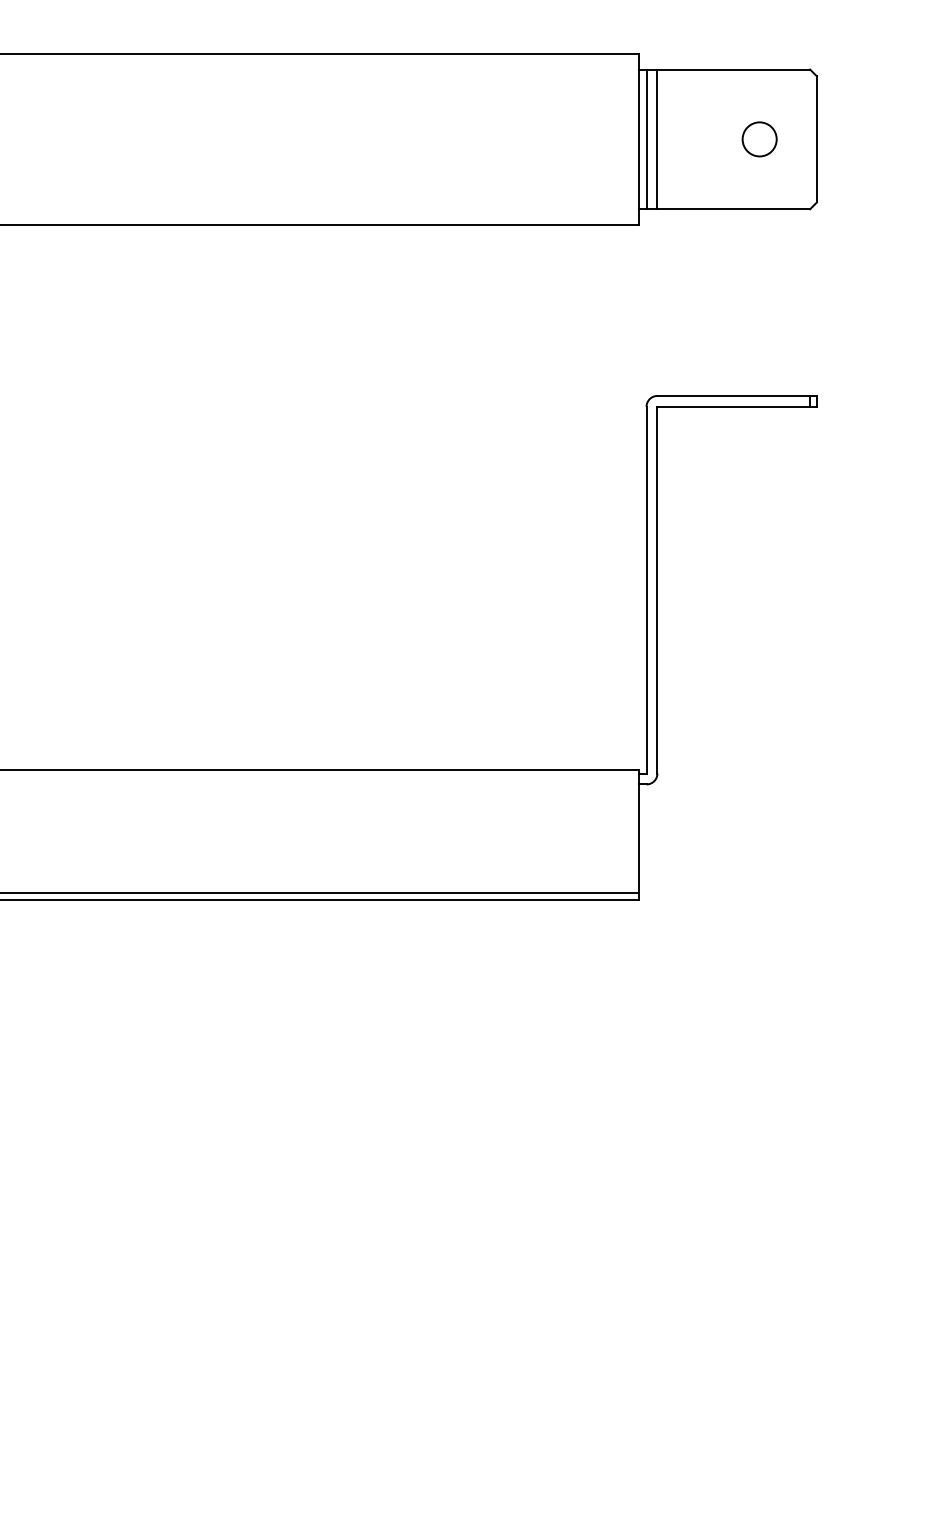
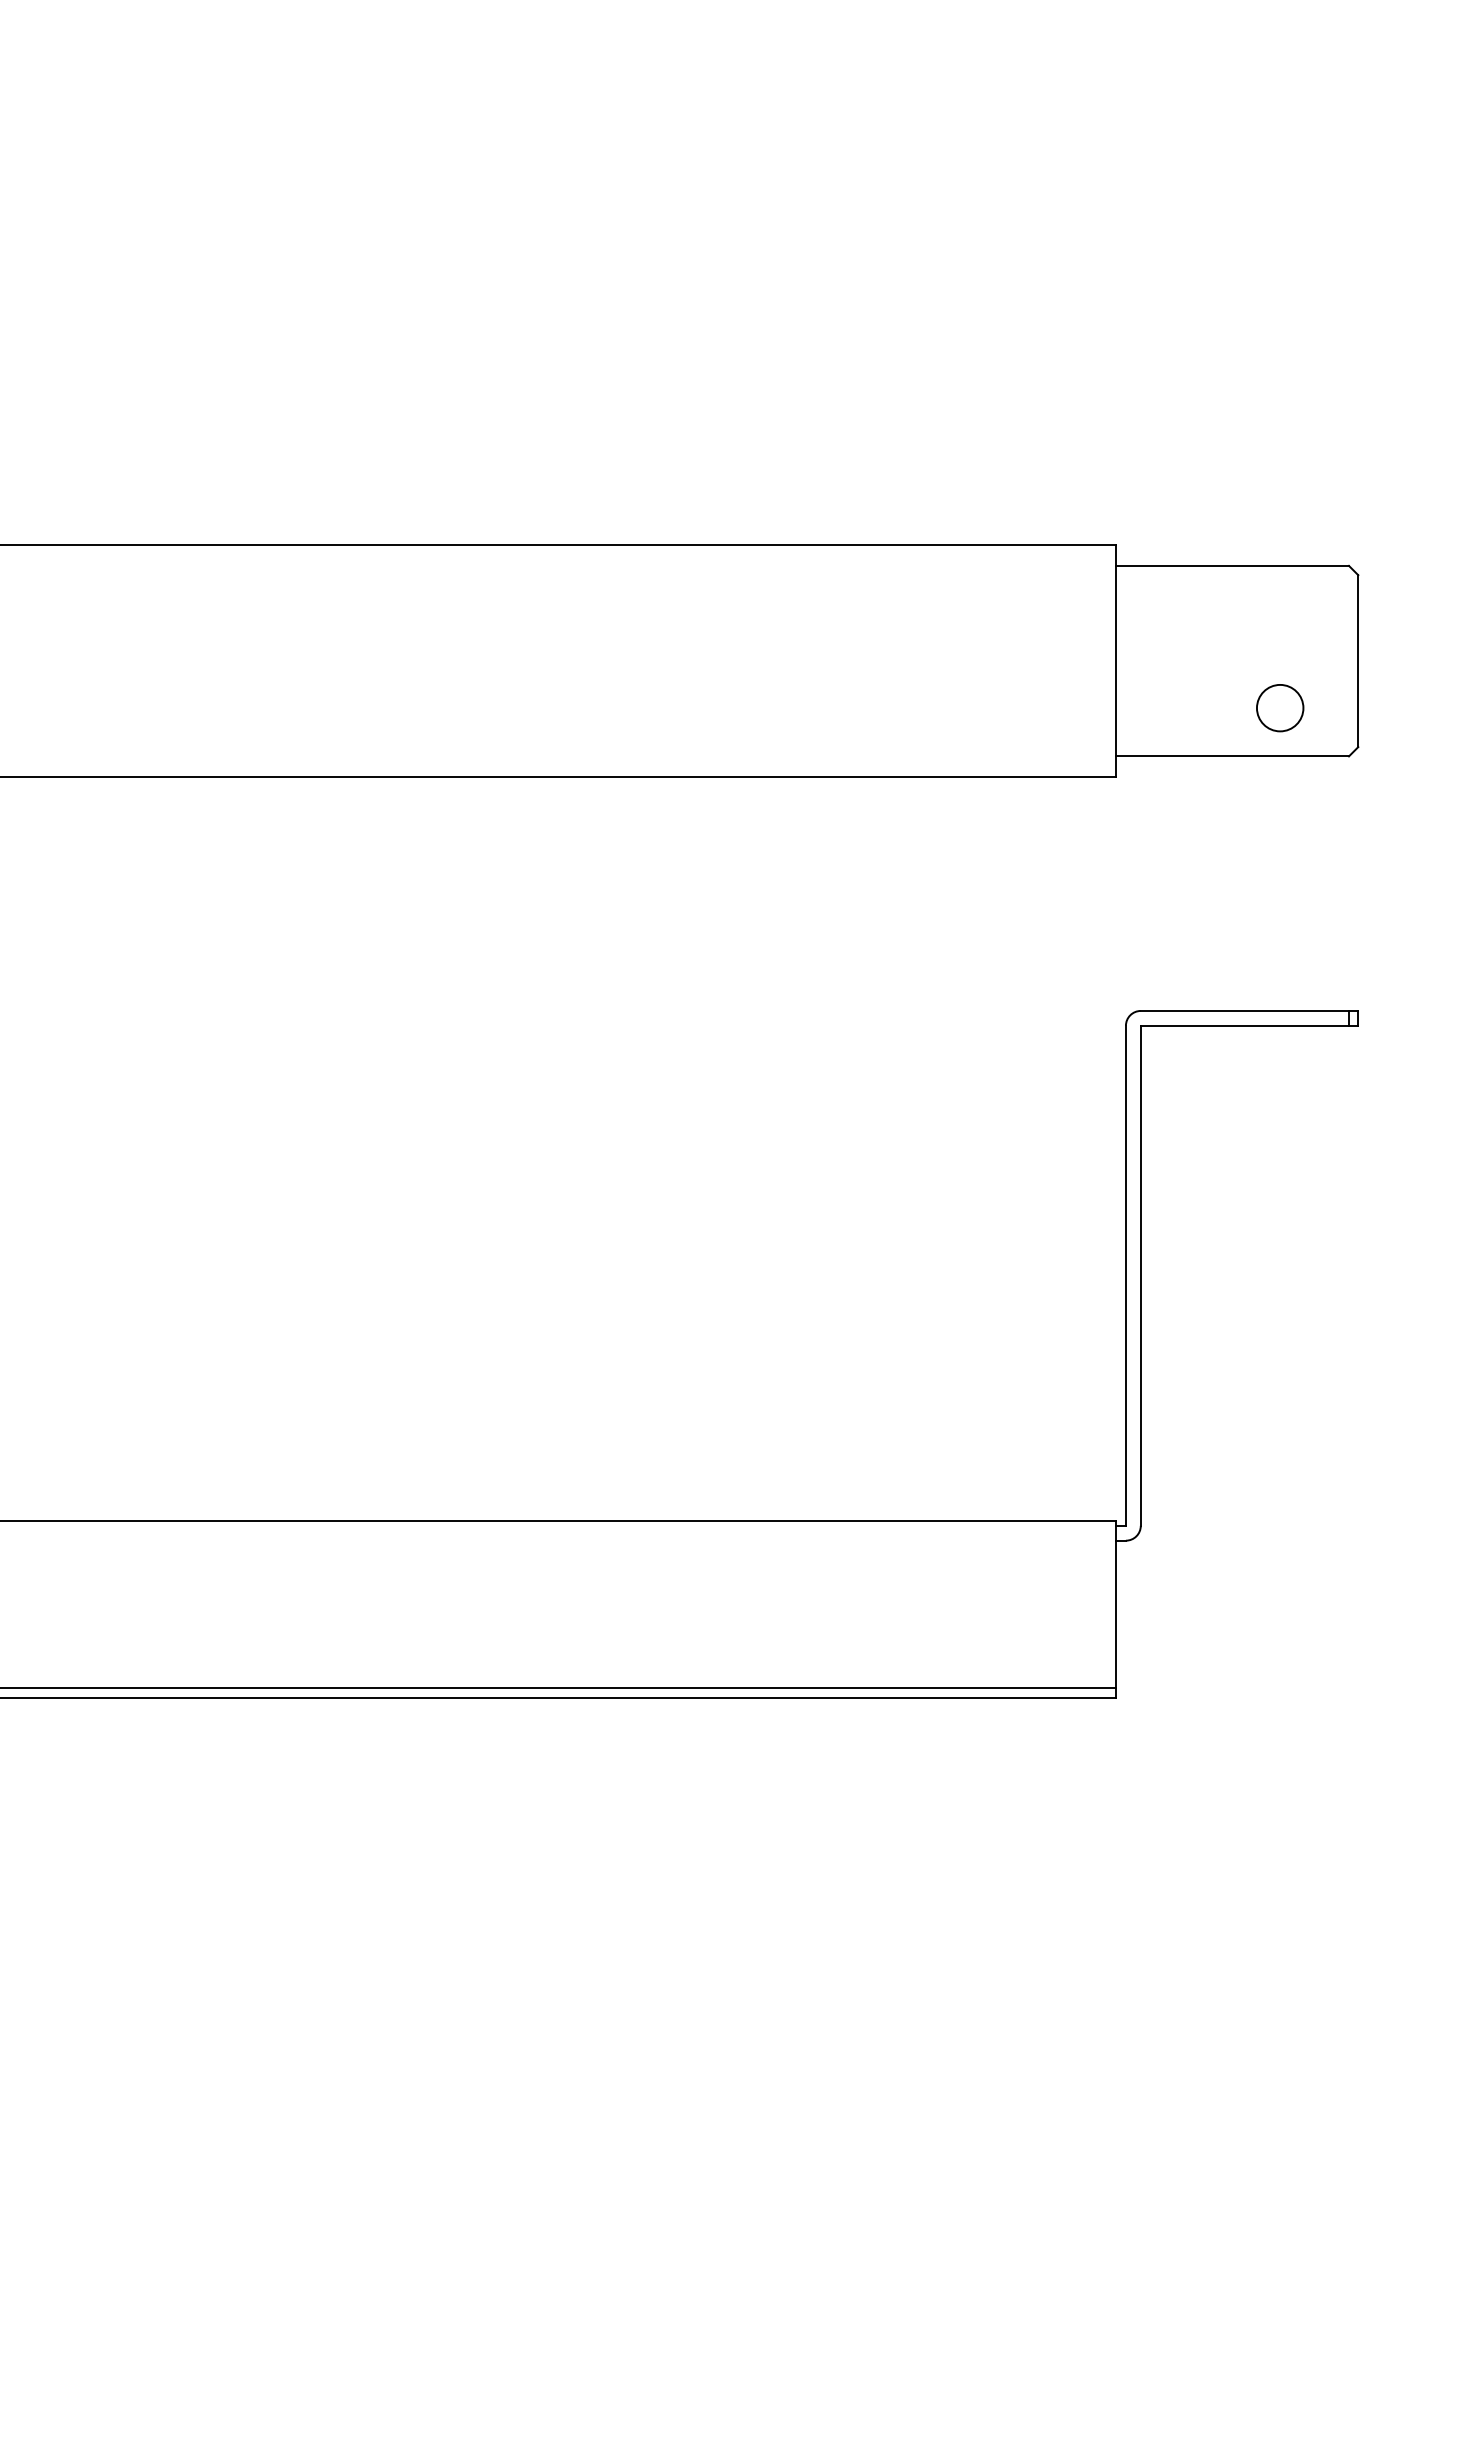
line: (646, 138) -> (1125, 660), removed
line: (657, 138) -> (1140, 660), removed
circle: (759, 139) -> (1280, 708), moved

